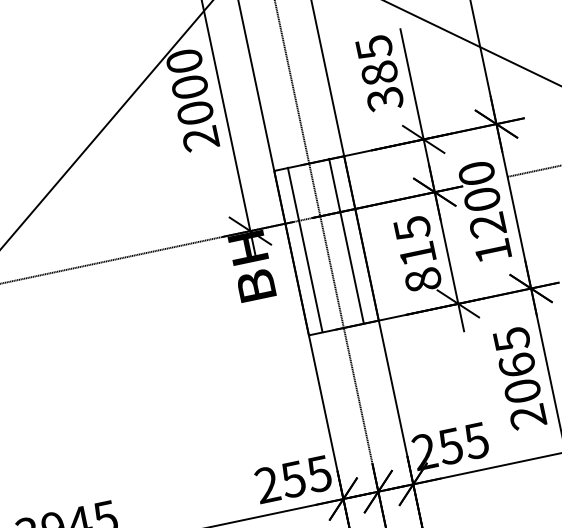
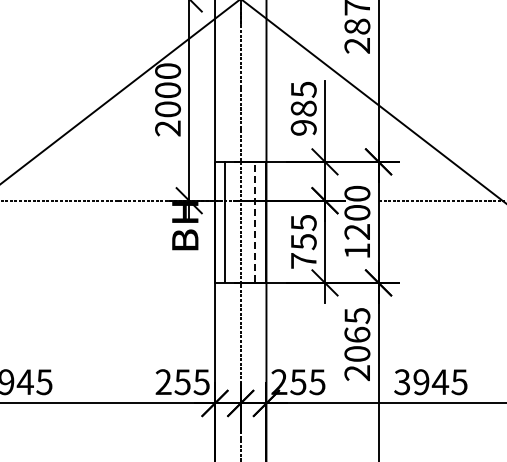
text: (384, 100) -> (303, 128), 385 -> 985
line: (346, 240) -> (255, 221), solid -> dashed
text: (420, 267) -> (303, 251), 815 -> 755

